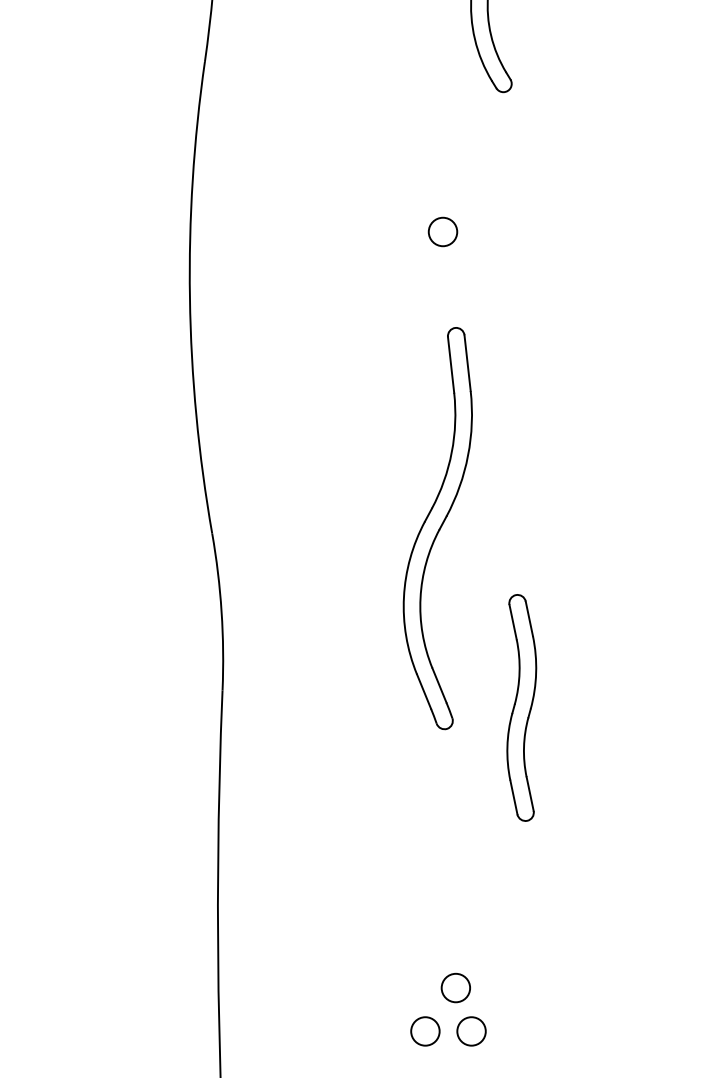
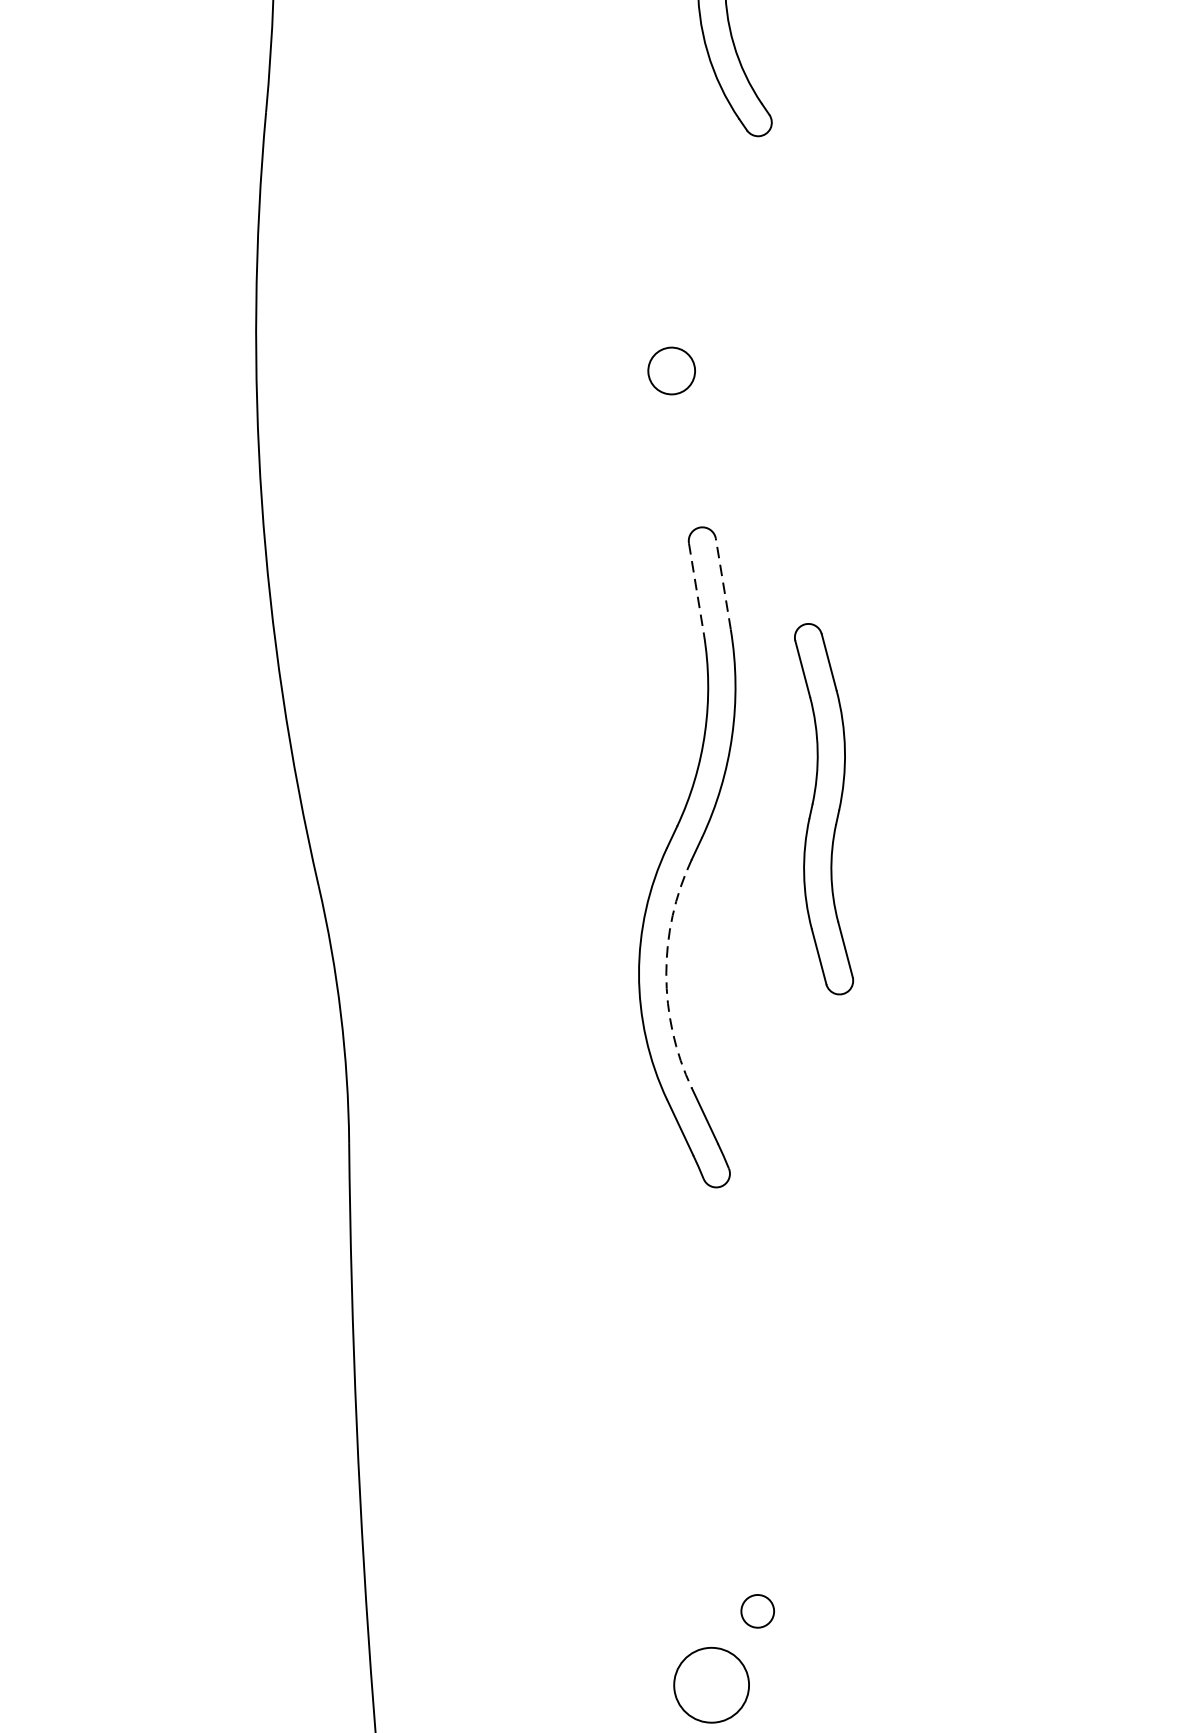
line: (467, 362) -> (723, 583), solid -> dashed
line: (451, 364) -> (697, 587), solid -> dashed
arc: (420, 598) -> (666, 974), solid -> dashed
part: (521, 707) -> (823, 808), moved
circle: (455, 987) -> (757, 1610), size x0.7
circle: (425, 1031) -> (711, 1685), size x1.6
circle: (471, 1031) -> (787, 1681), removed

